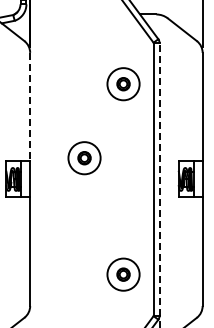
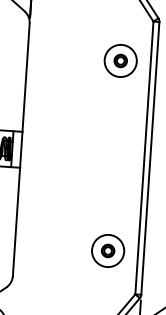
line: (30, 107) -> (26, 78), dashed -> solid
part: (84, 158) -> (76, 132), removed
line: (159, 179) -> (150, 158), dashed -> solid

